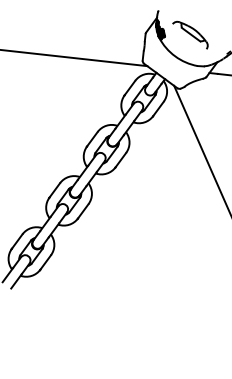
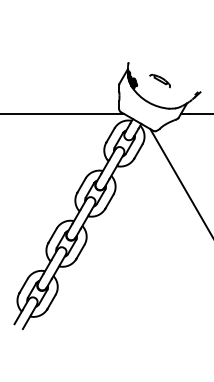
part: (190, 34) -> (159, 80), size x0.6

